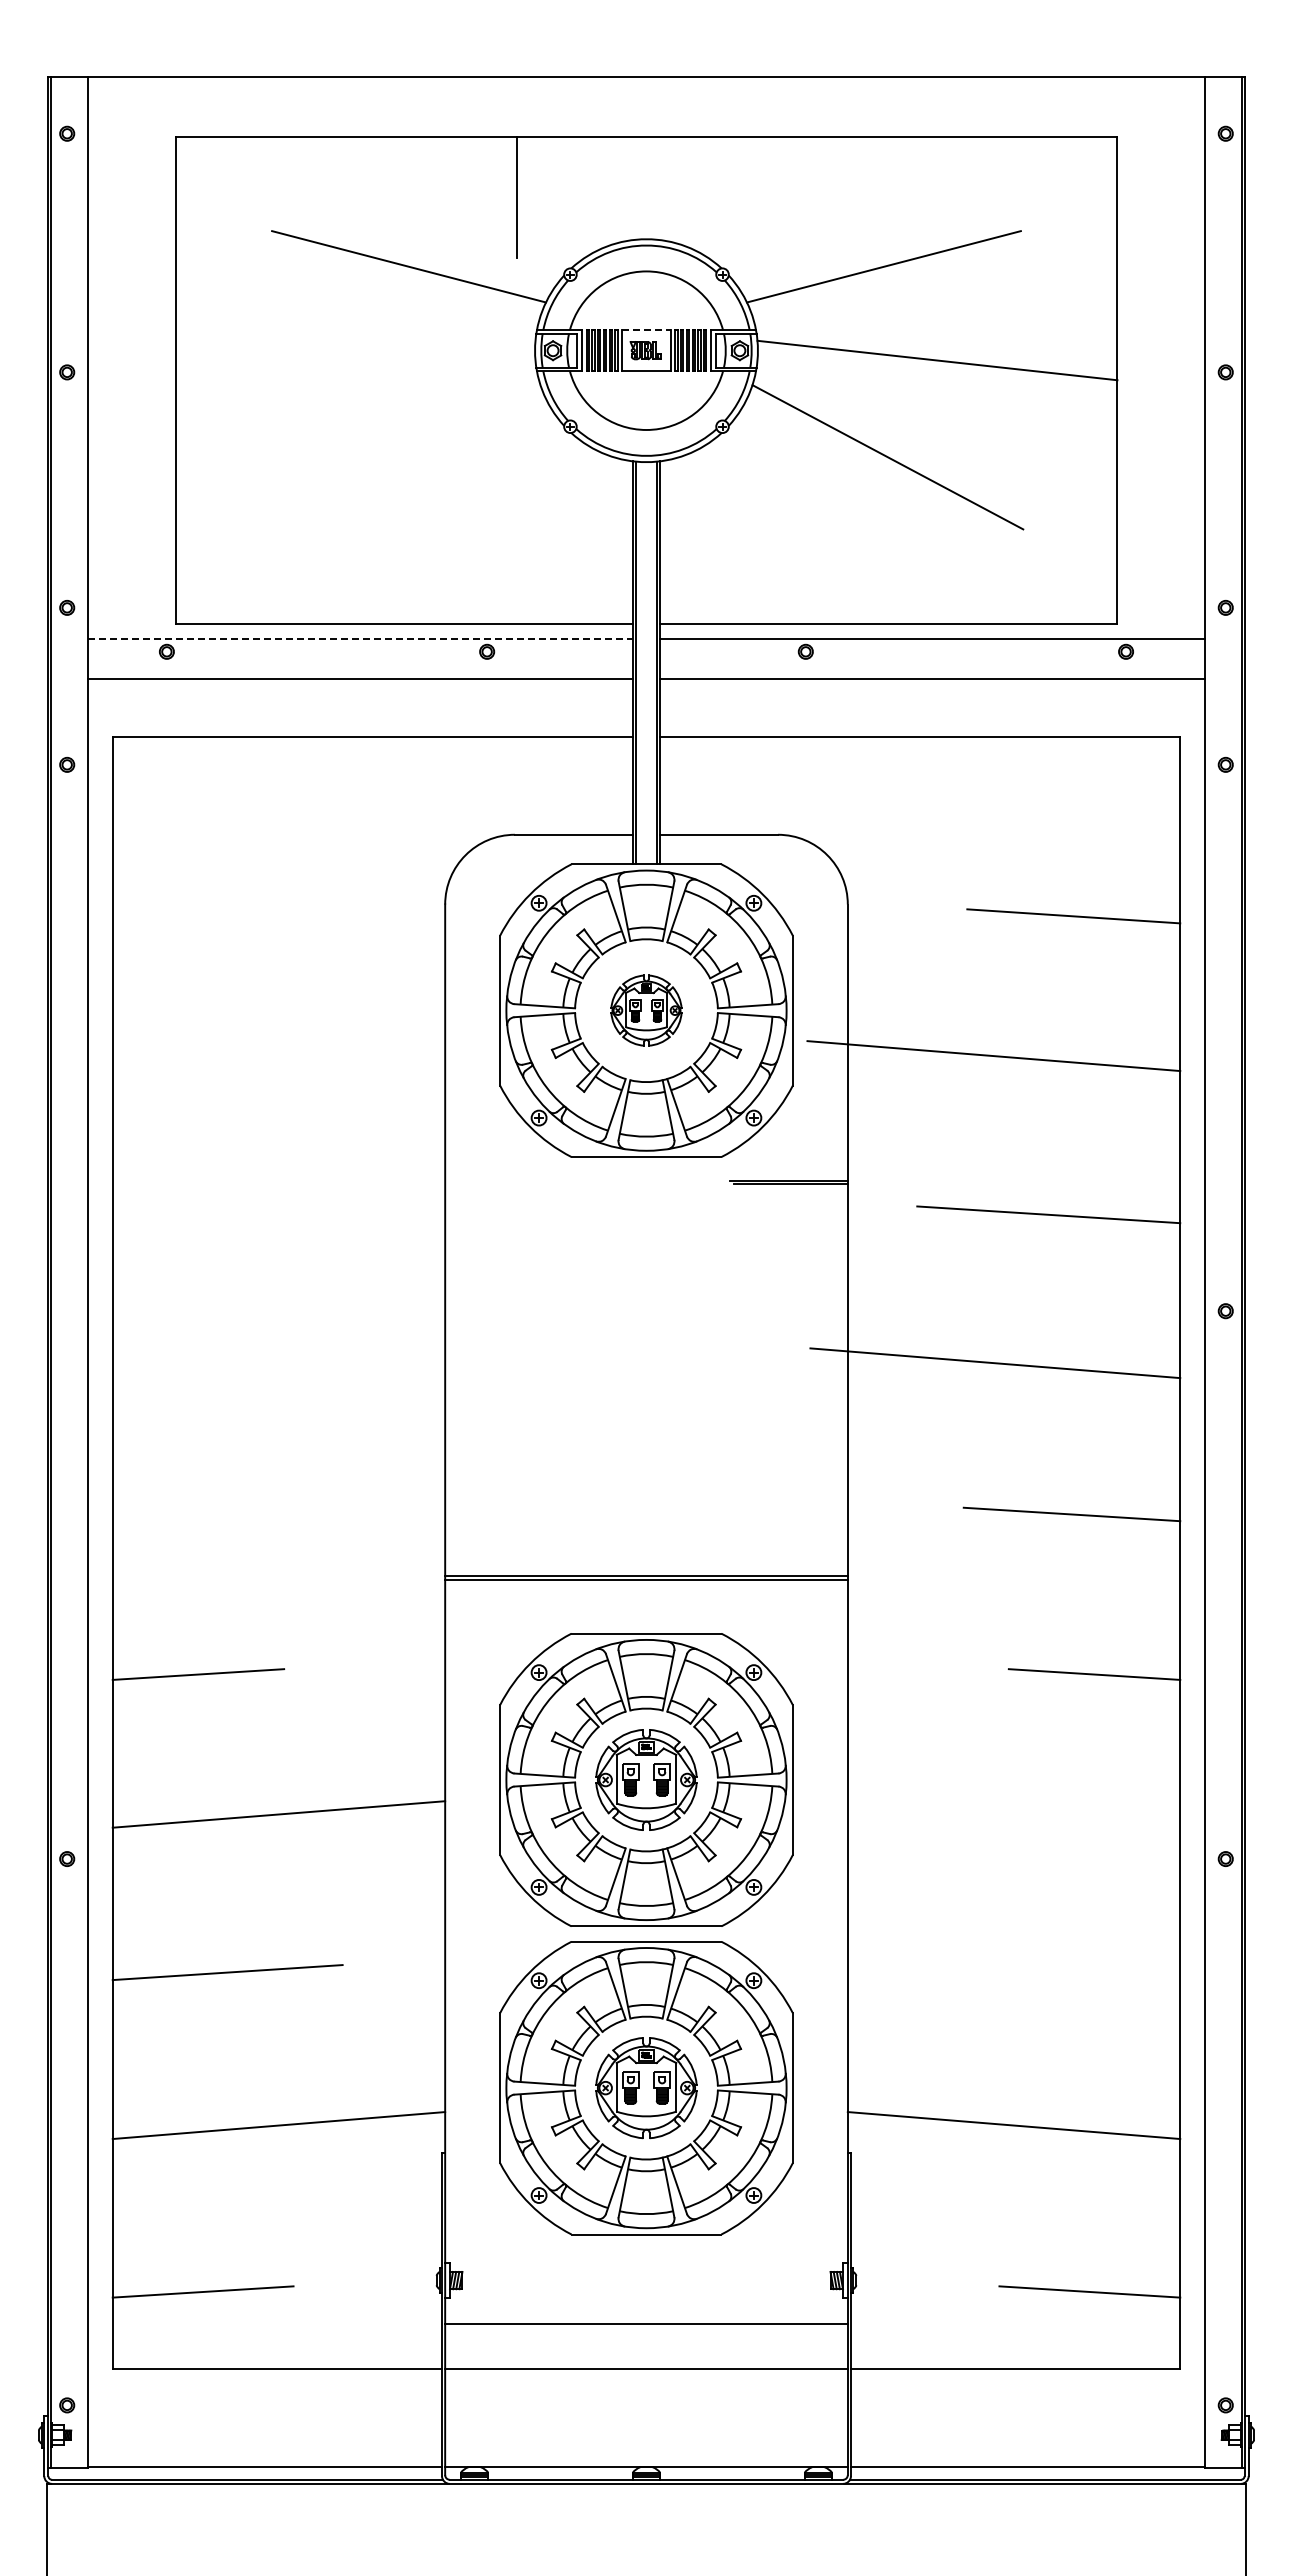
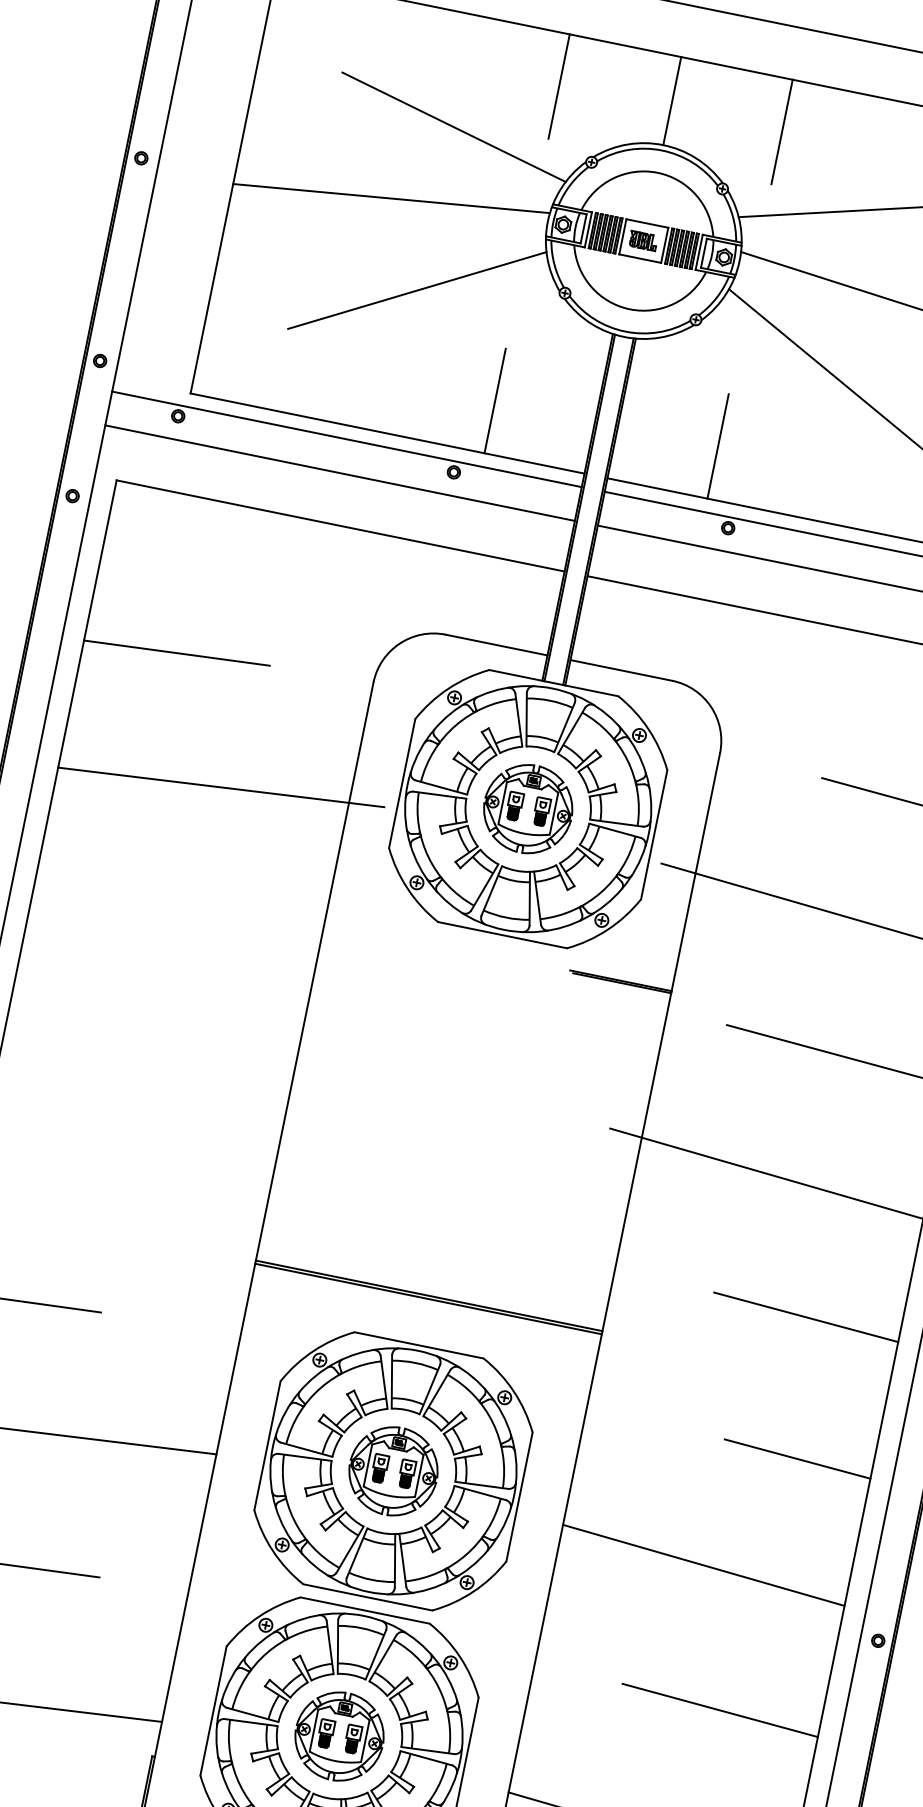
line: (646, 187) -> (672, 100), added
line: (776, 197) -> (782, 131), added
line: (646, 330) -> (647, 223), dashed -> solid
line: (355, 360) -> (391, 198), added
line: (404, 457) -> (416, 290), added
line: (516, 562) -> (494, 400), added
line: (776, 562) -> (718, 446), added
line: (360, 639) -> (347, 439), dashed -> solid
line: (218, 916) -> (176, 653), added
part: (646, 1010) -> (528, 809), size x1.43
line: (298, 1056) -> (220, 787), added
line: (1013, 1814) -> (703, 1565), added
line: (1065, 1972) -> (720, 1710), added

